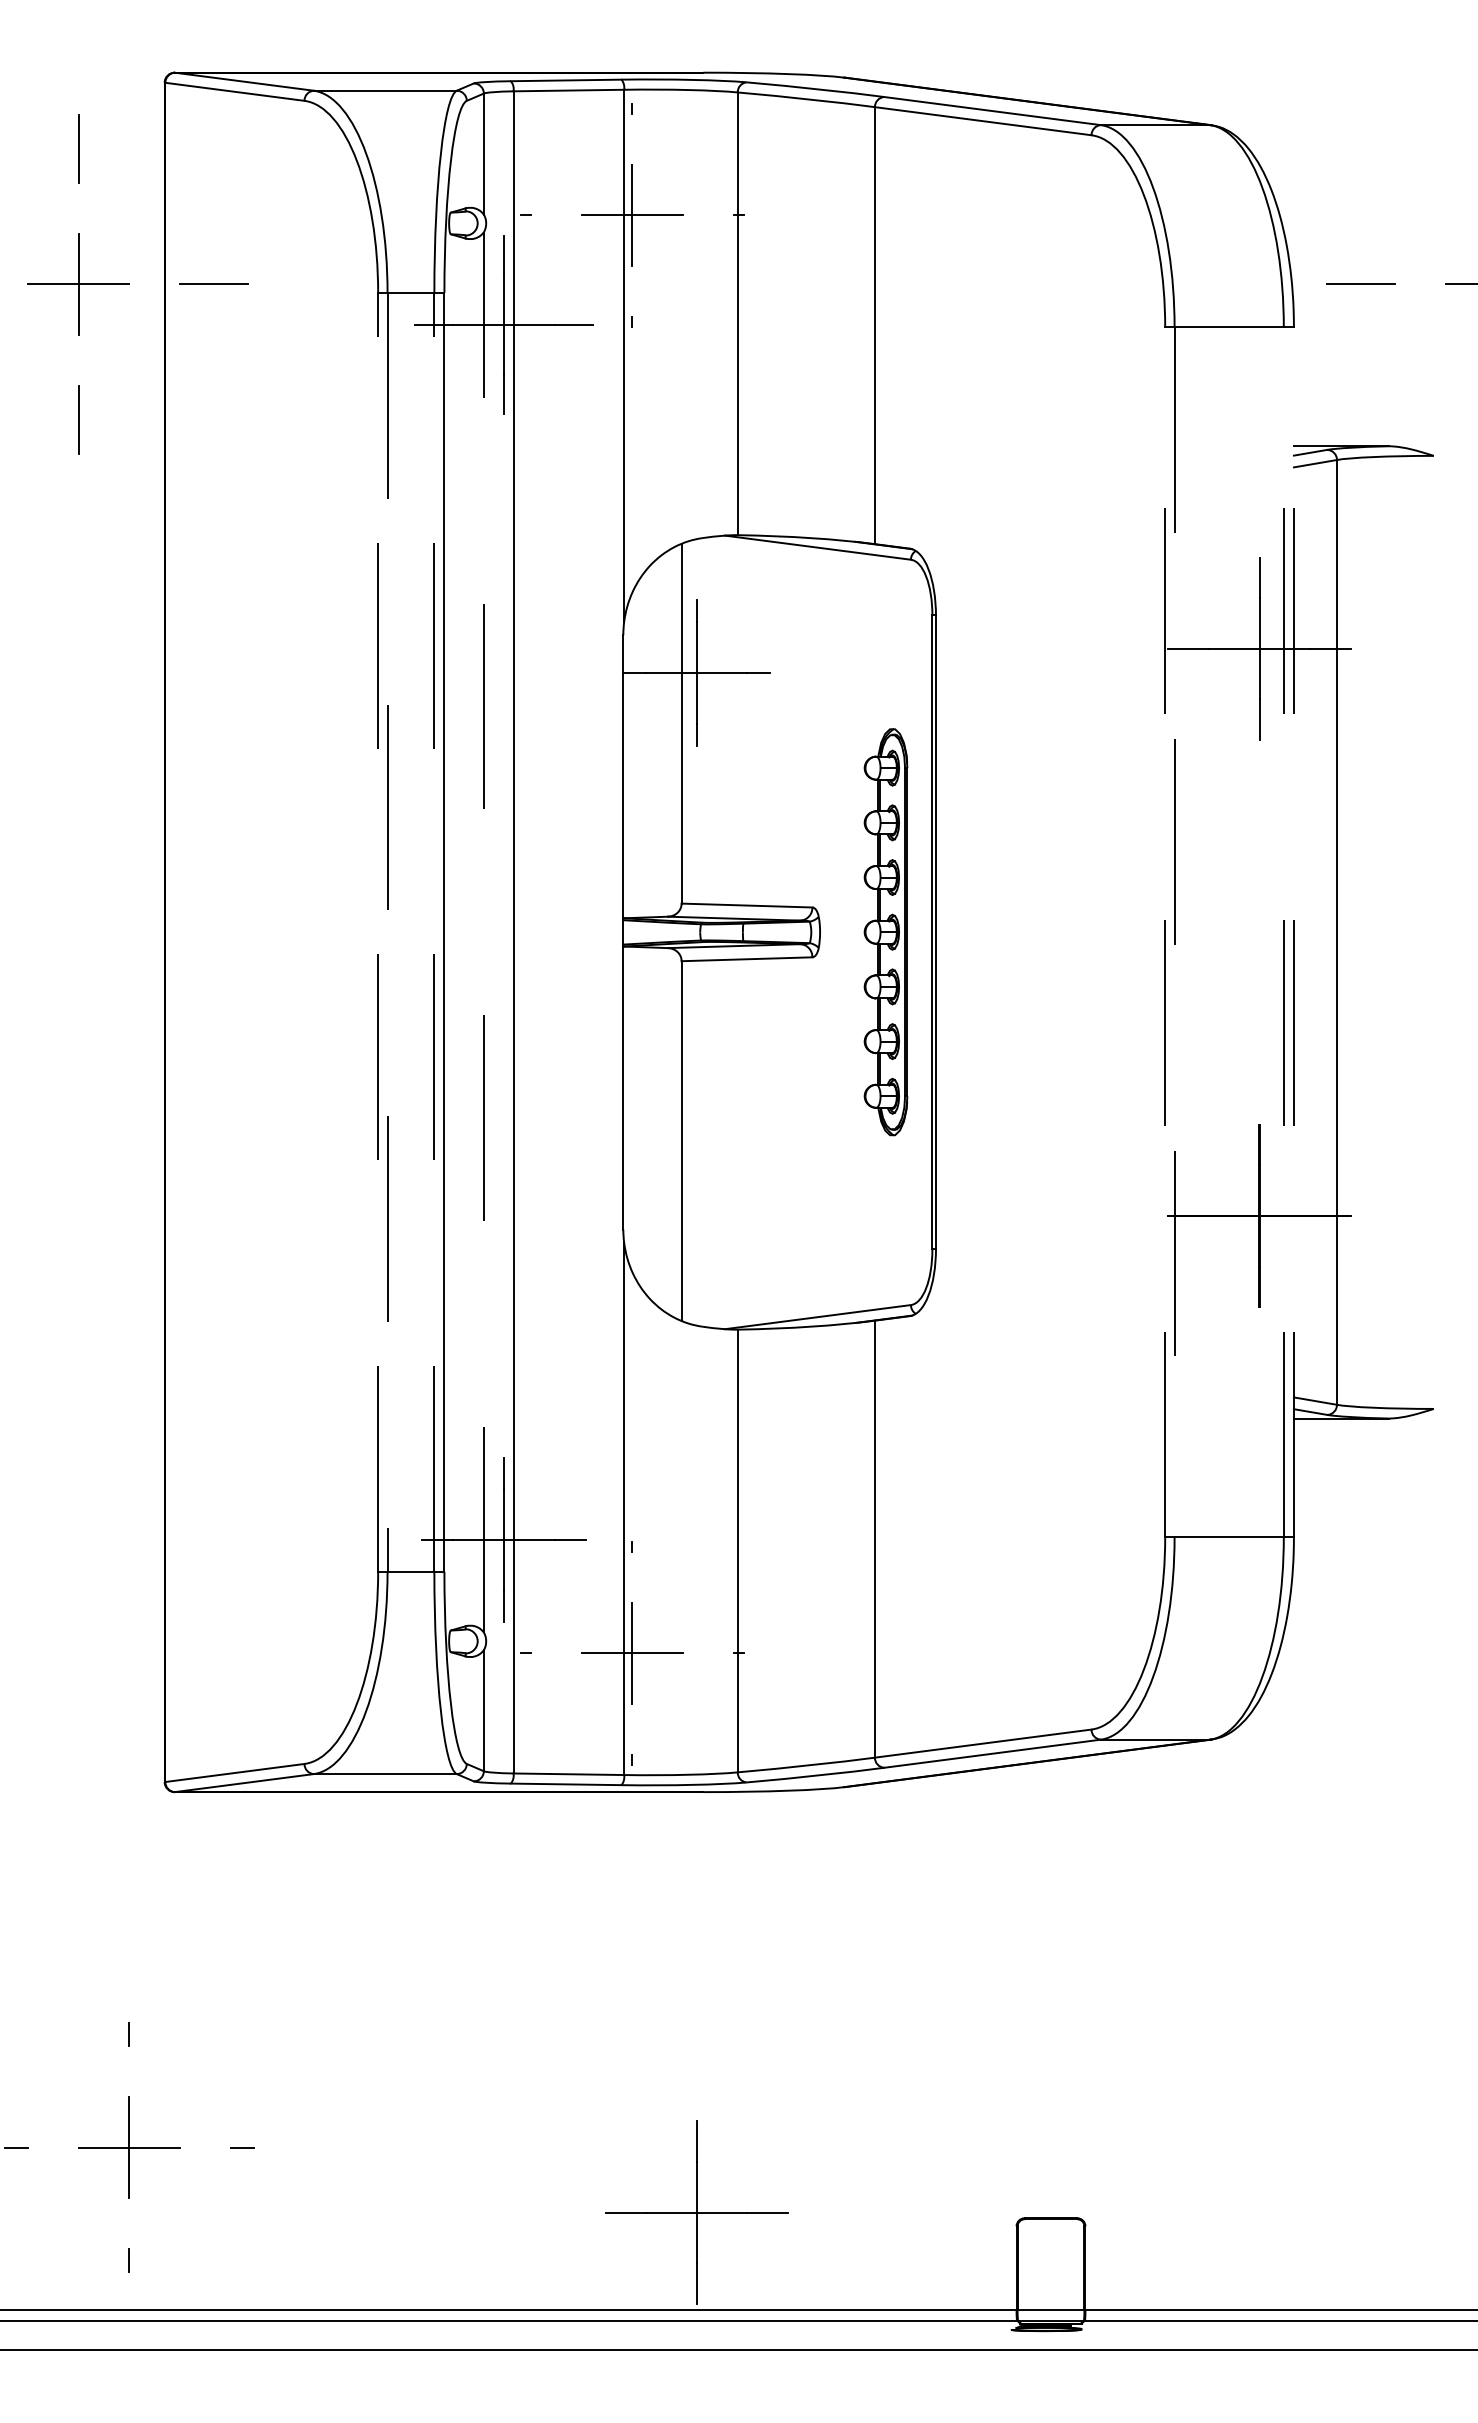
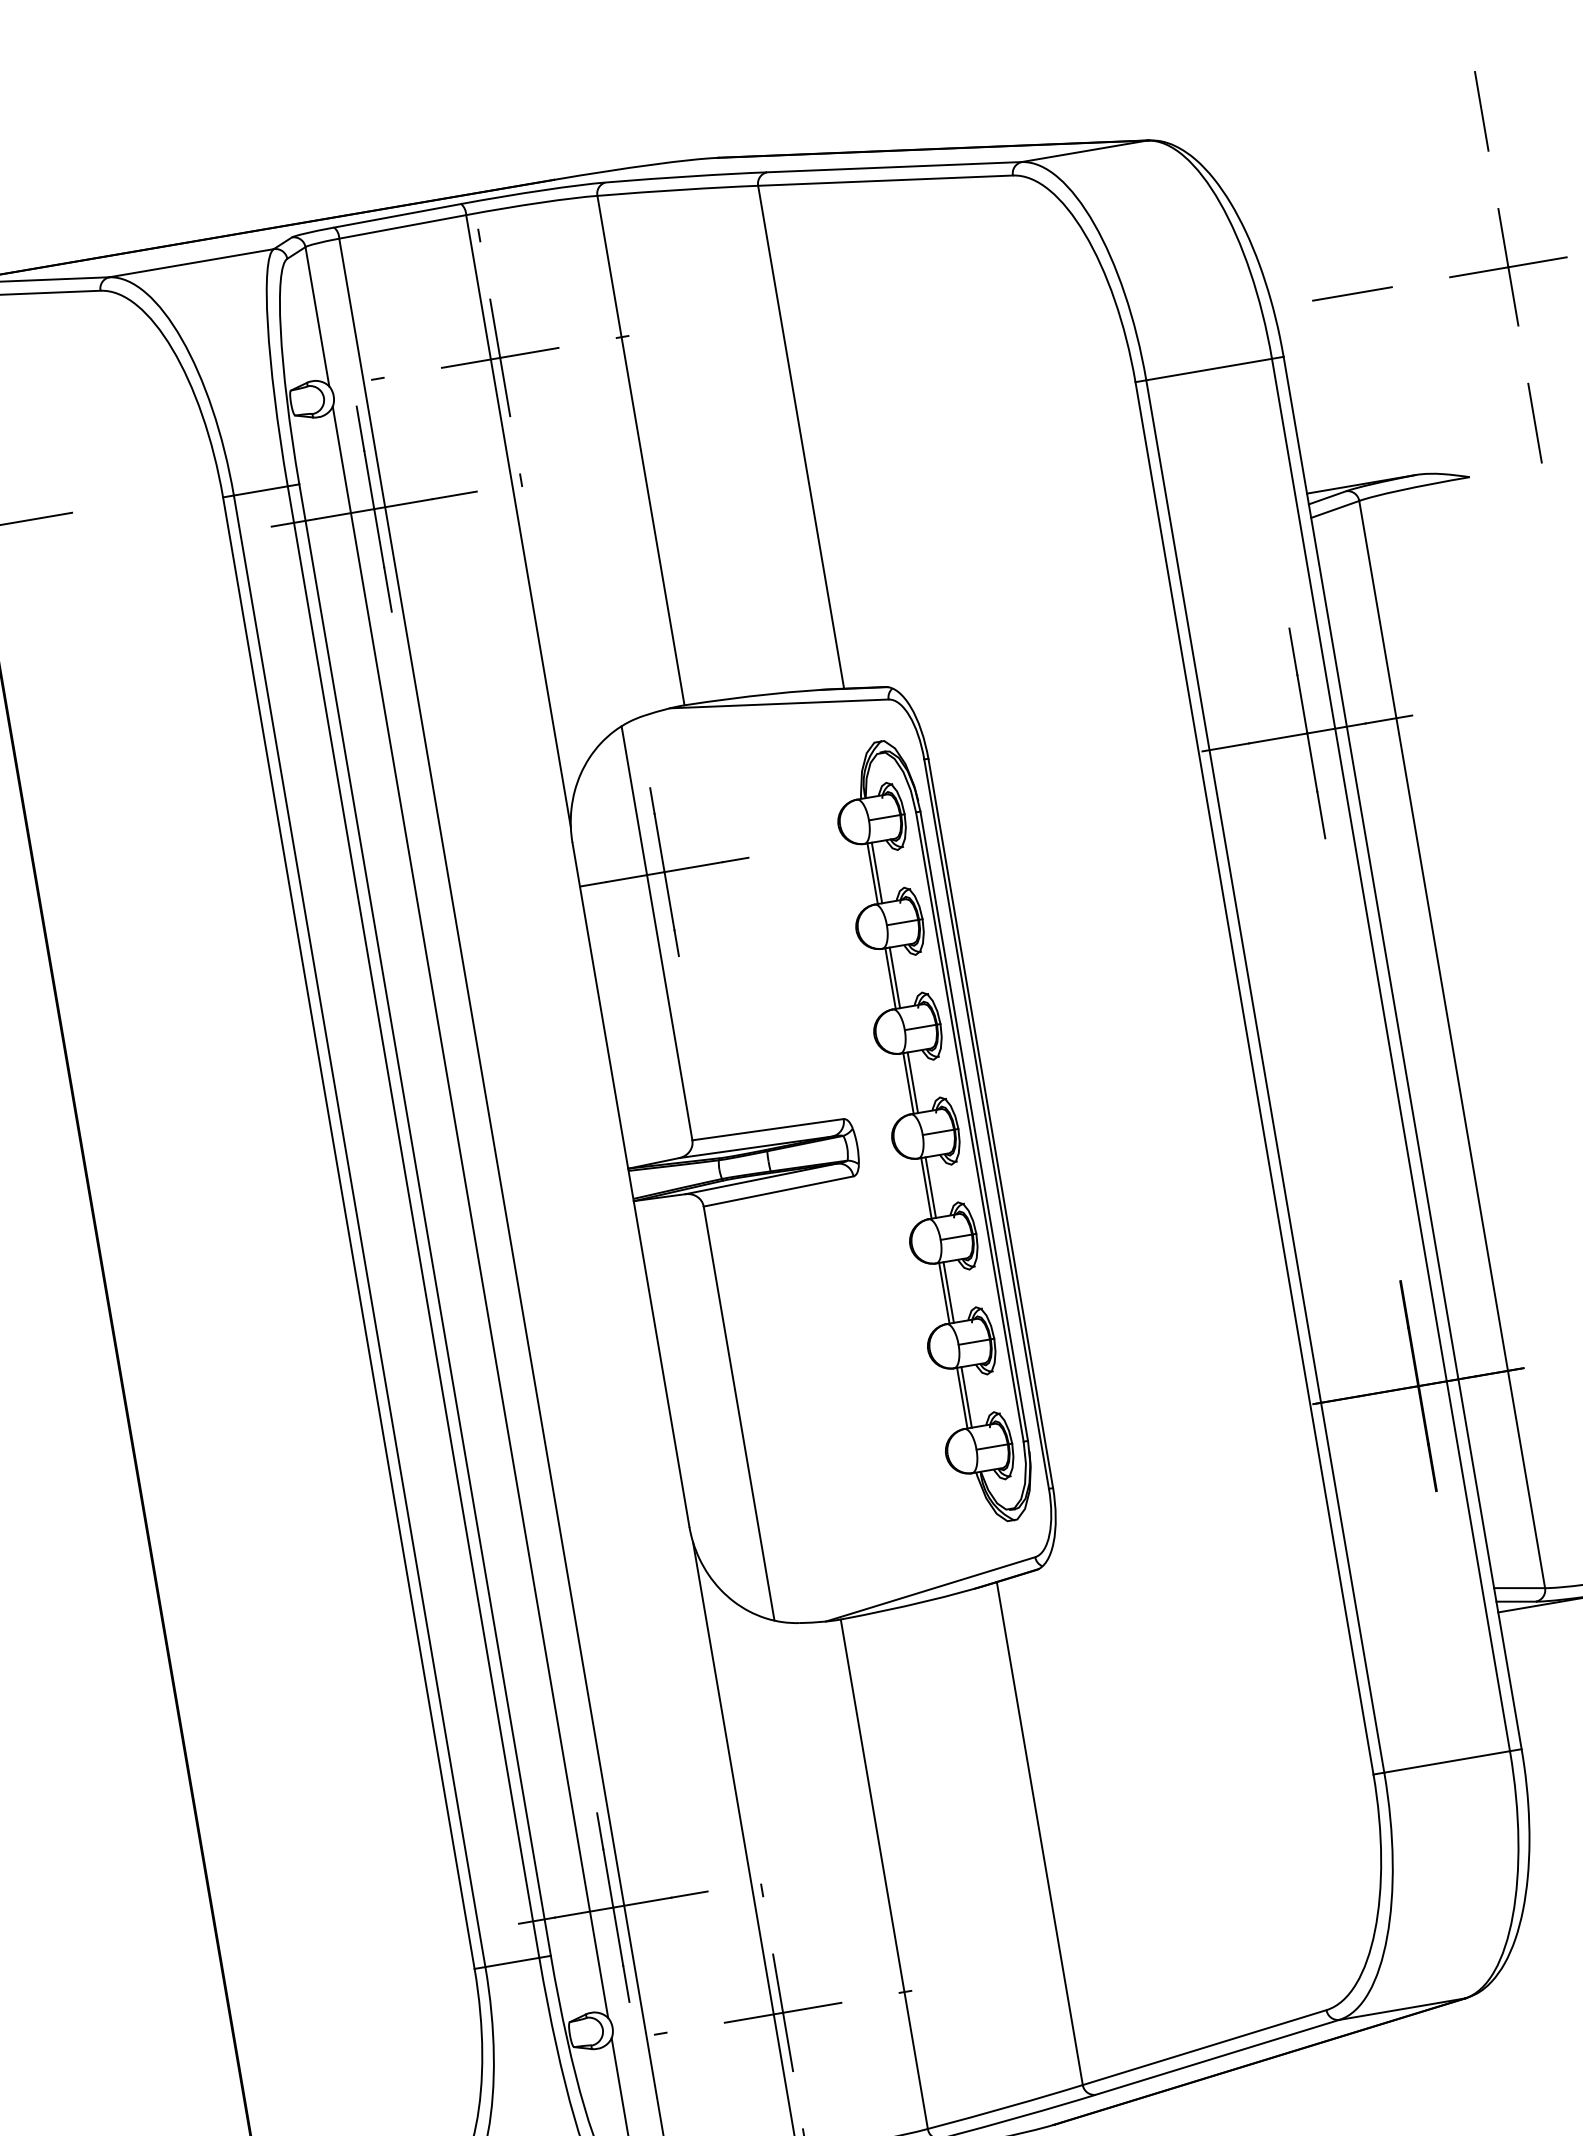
line: (378, 931) -> (349, 1232), dashed -> solid
line: (434, 931) -> (413, 1221), dashed -> solid
line: (483, 931) -> (469, 1211), dashed -> solid
part: (885, 931) -> (932, 1132), size x1.67
line: (387, 932) -> (359, 1231), dashed -> solid
line: (1165, 932) -> (1254, 1078), dashed -> solid
line: (1174, 932) -> (1265, 1076), dashed -> solid
line: (1283, 932) -> (1390, 1055), dashed -> solid
line: (1293, 932) -> (1402, 1053), dashed -> solid

